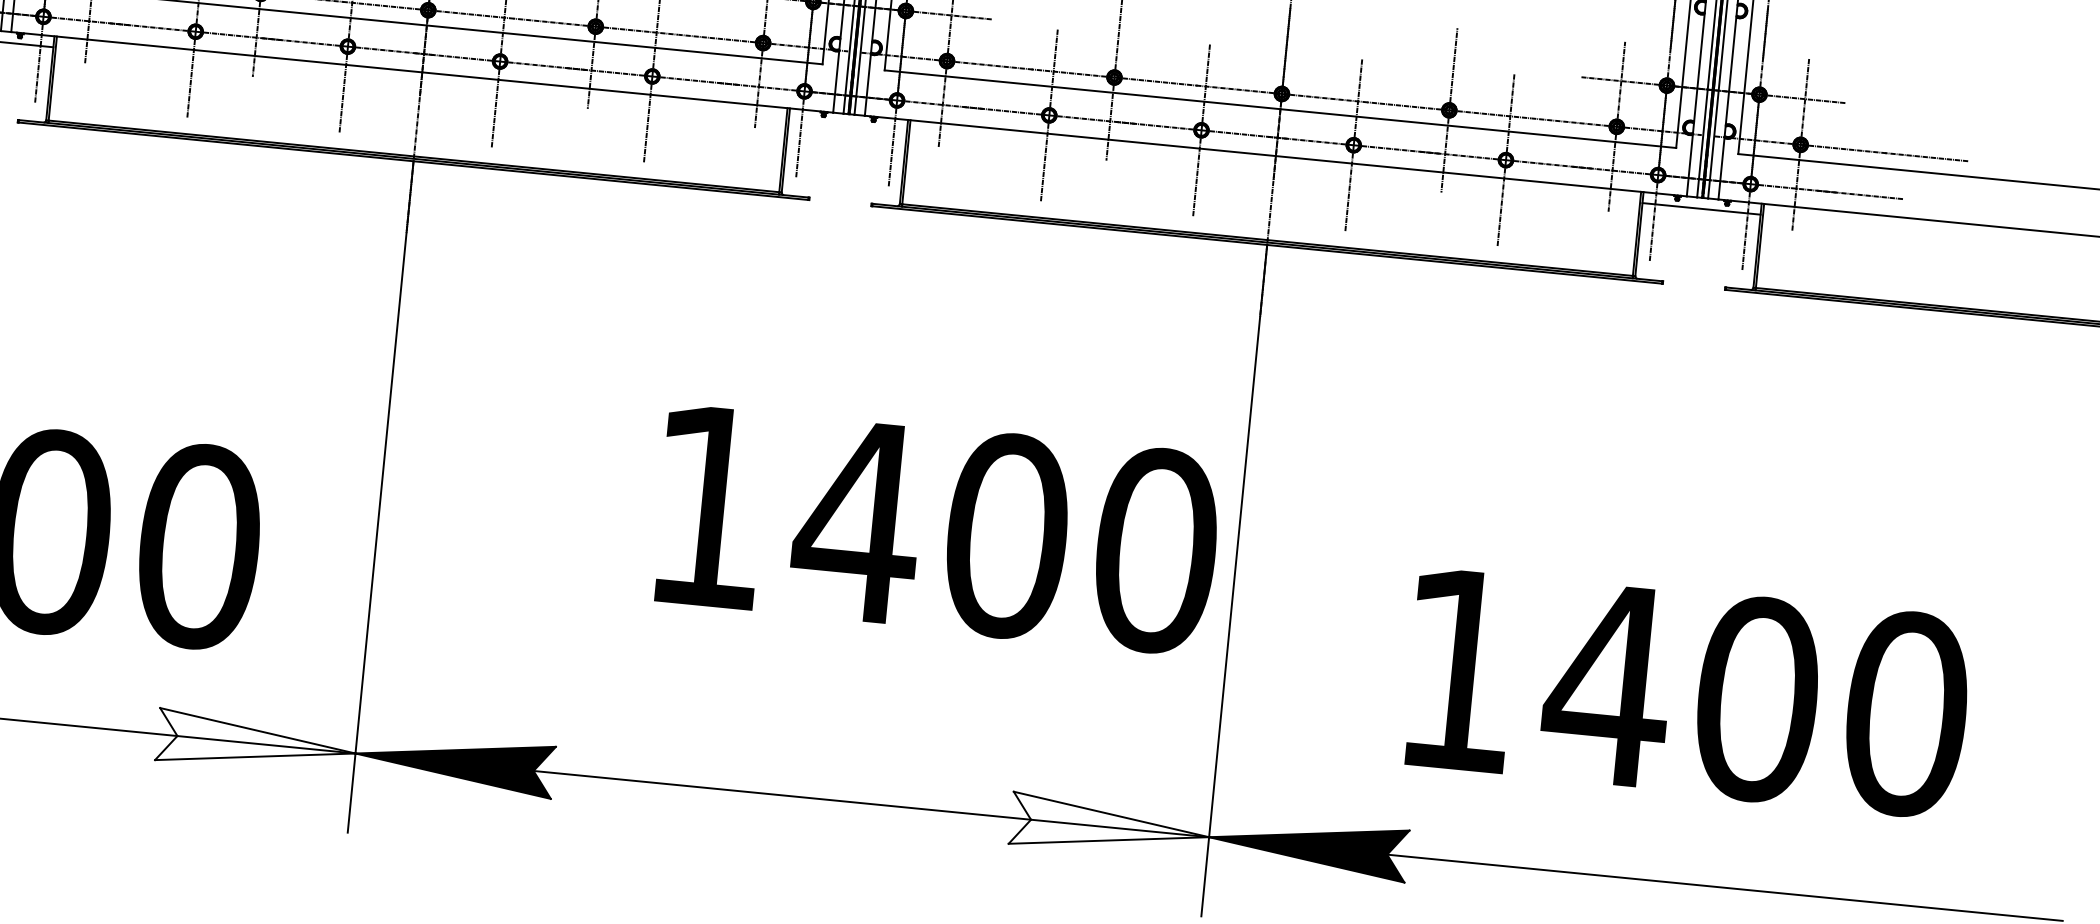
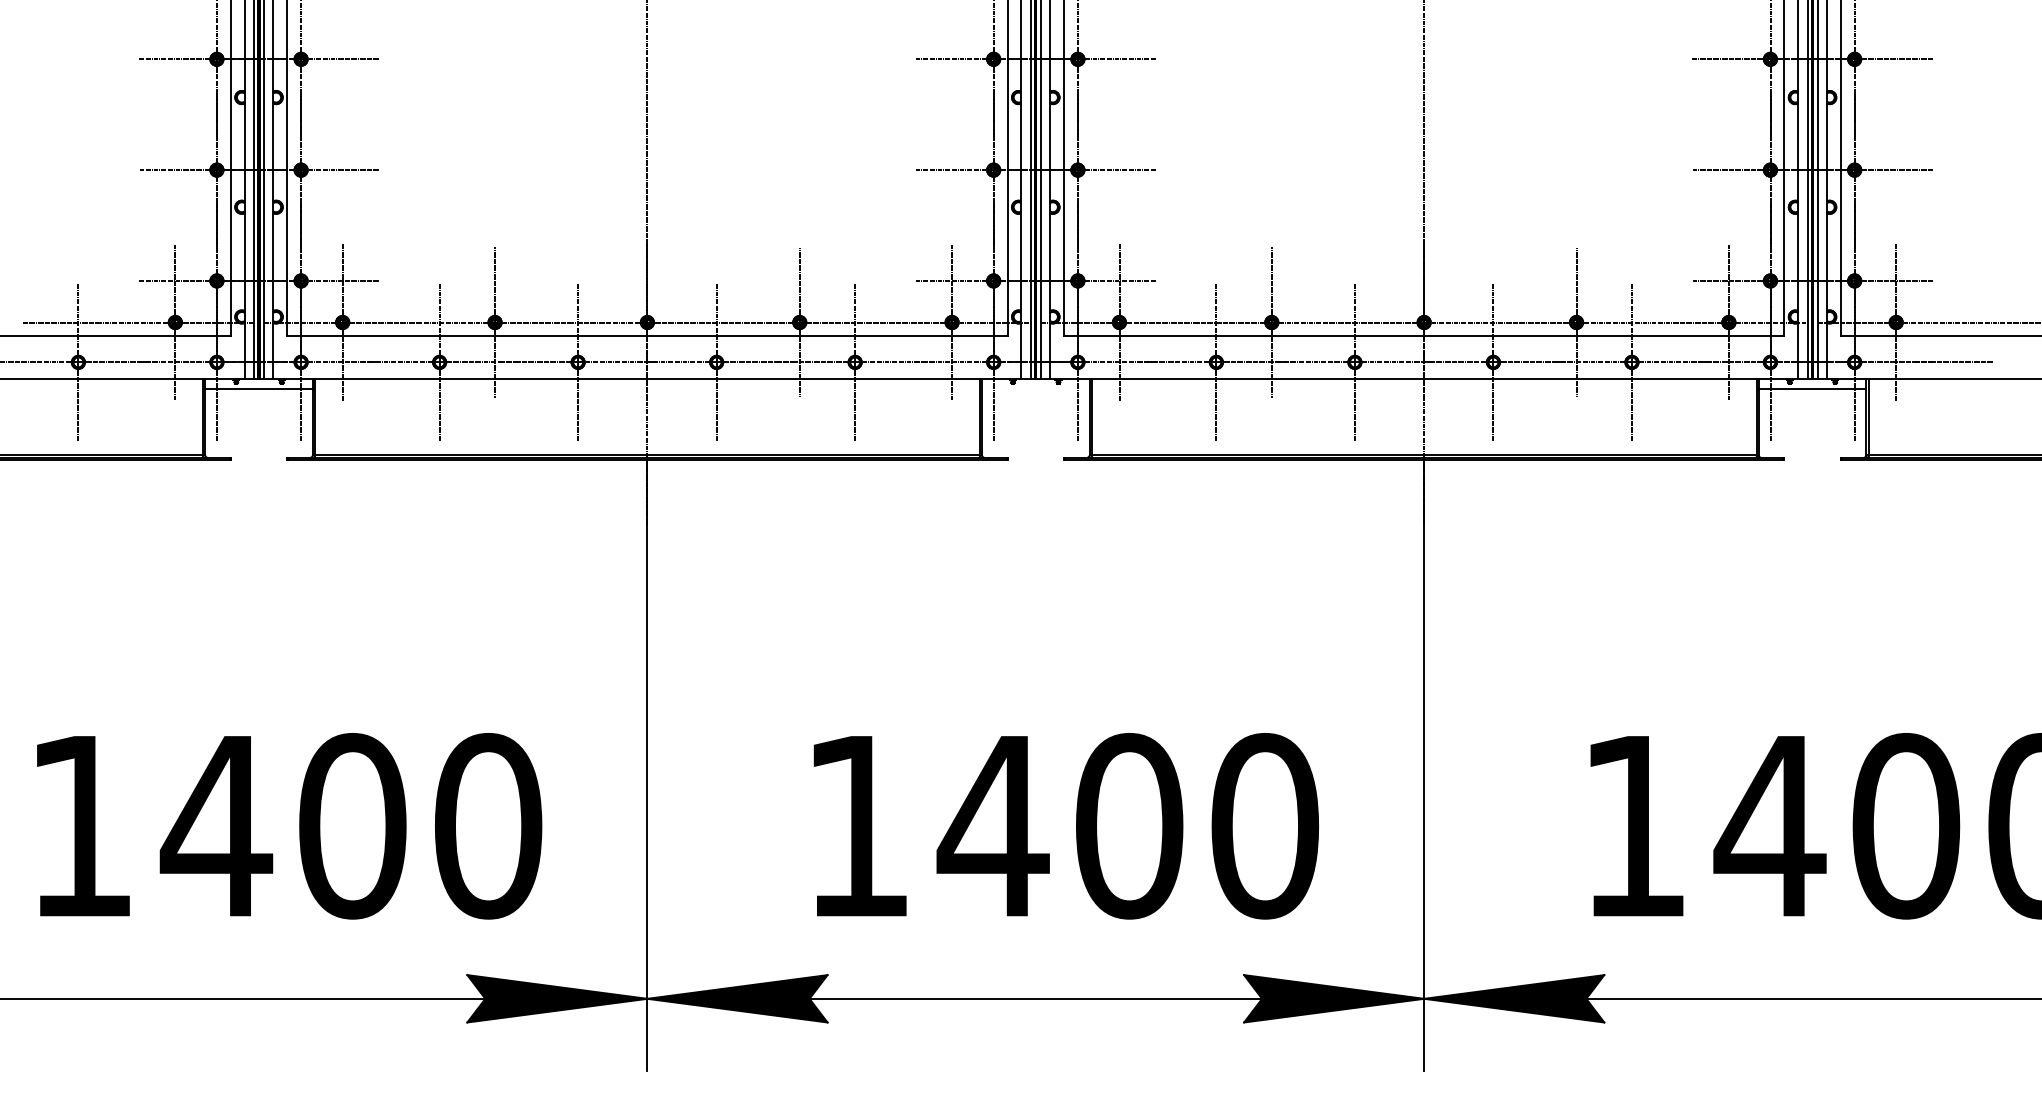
text: (936, 529) -> (1065, 826), moved
fill: (256, 743) -> (557, 998), added
fill: (1110, 827) -> (1334, 998), added

